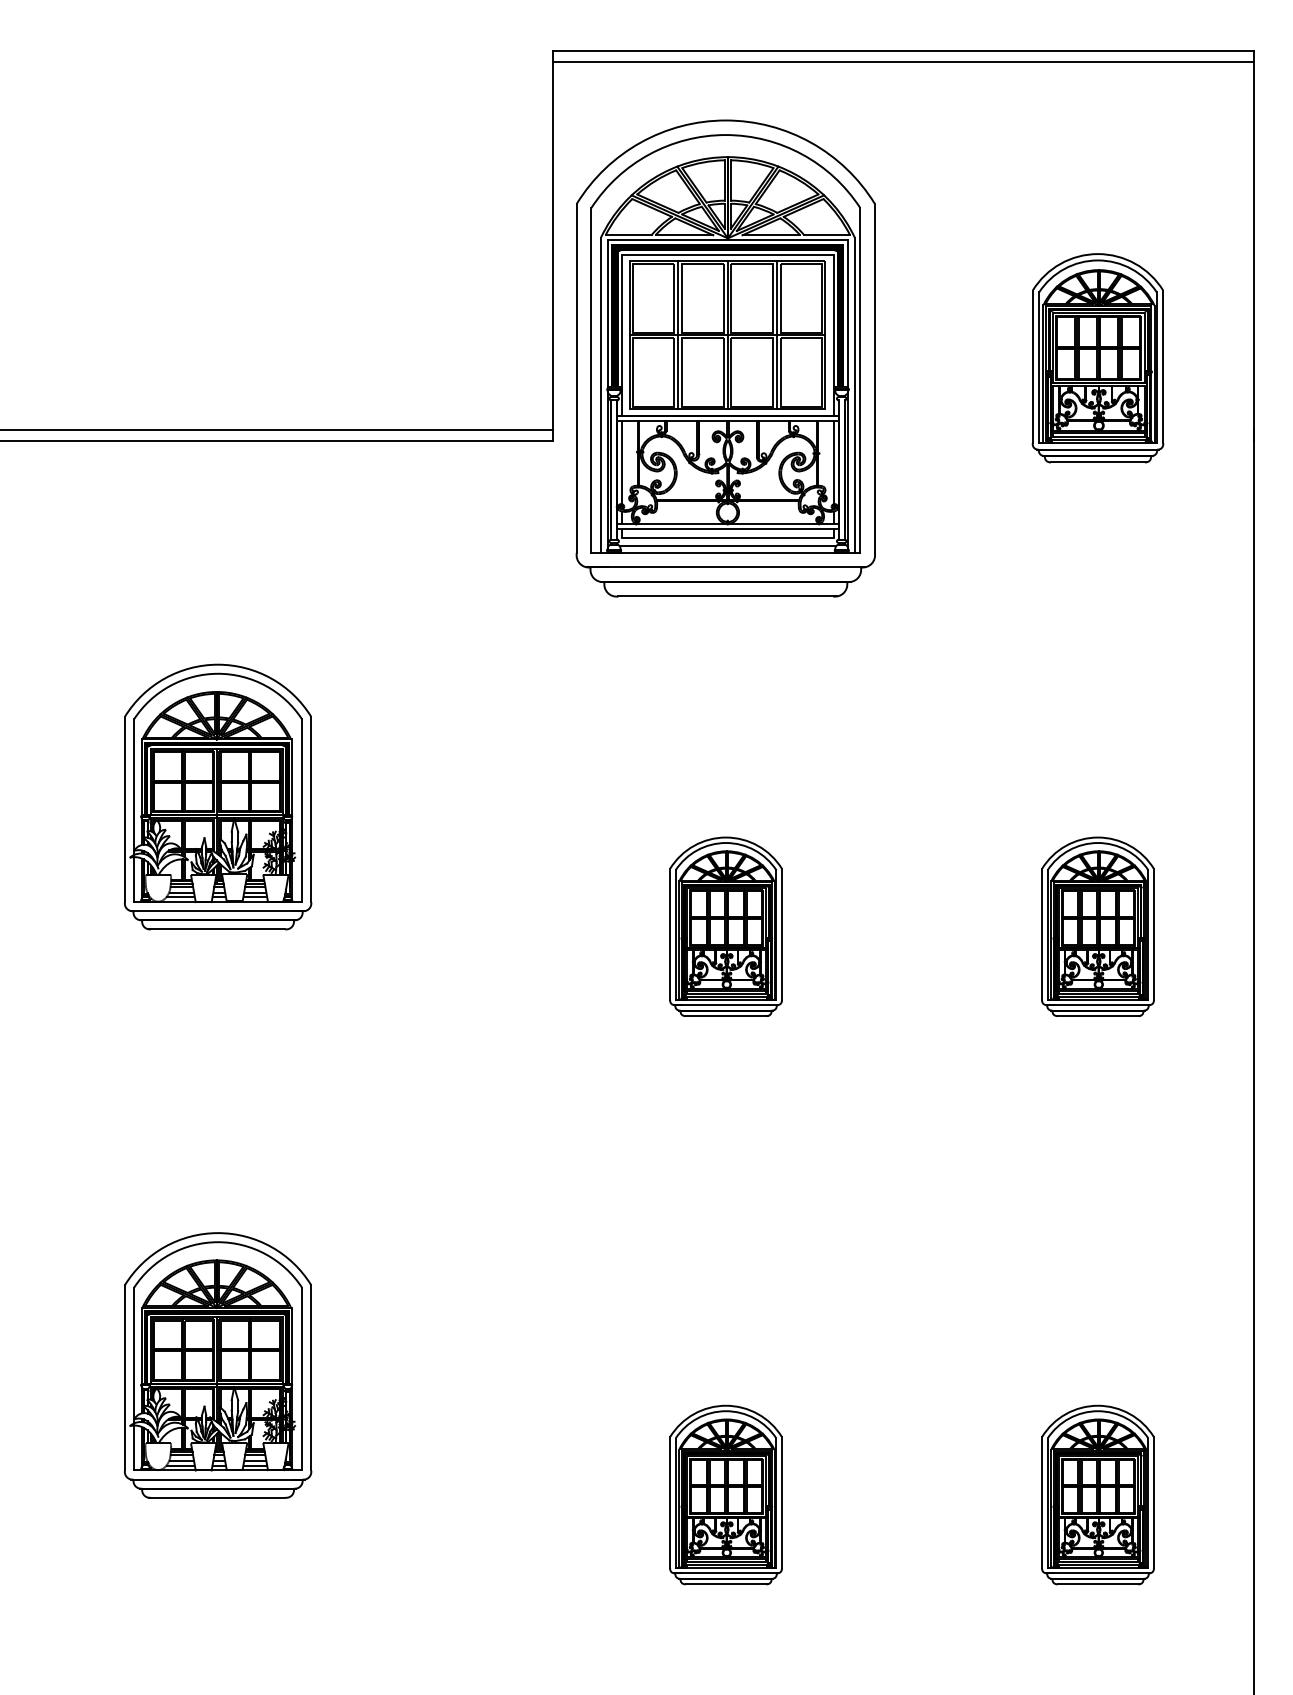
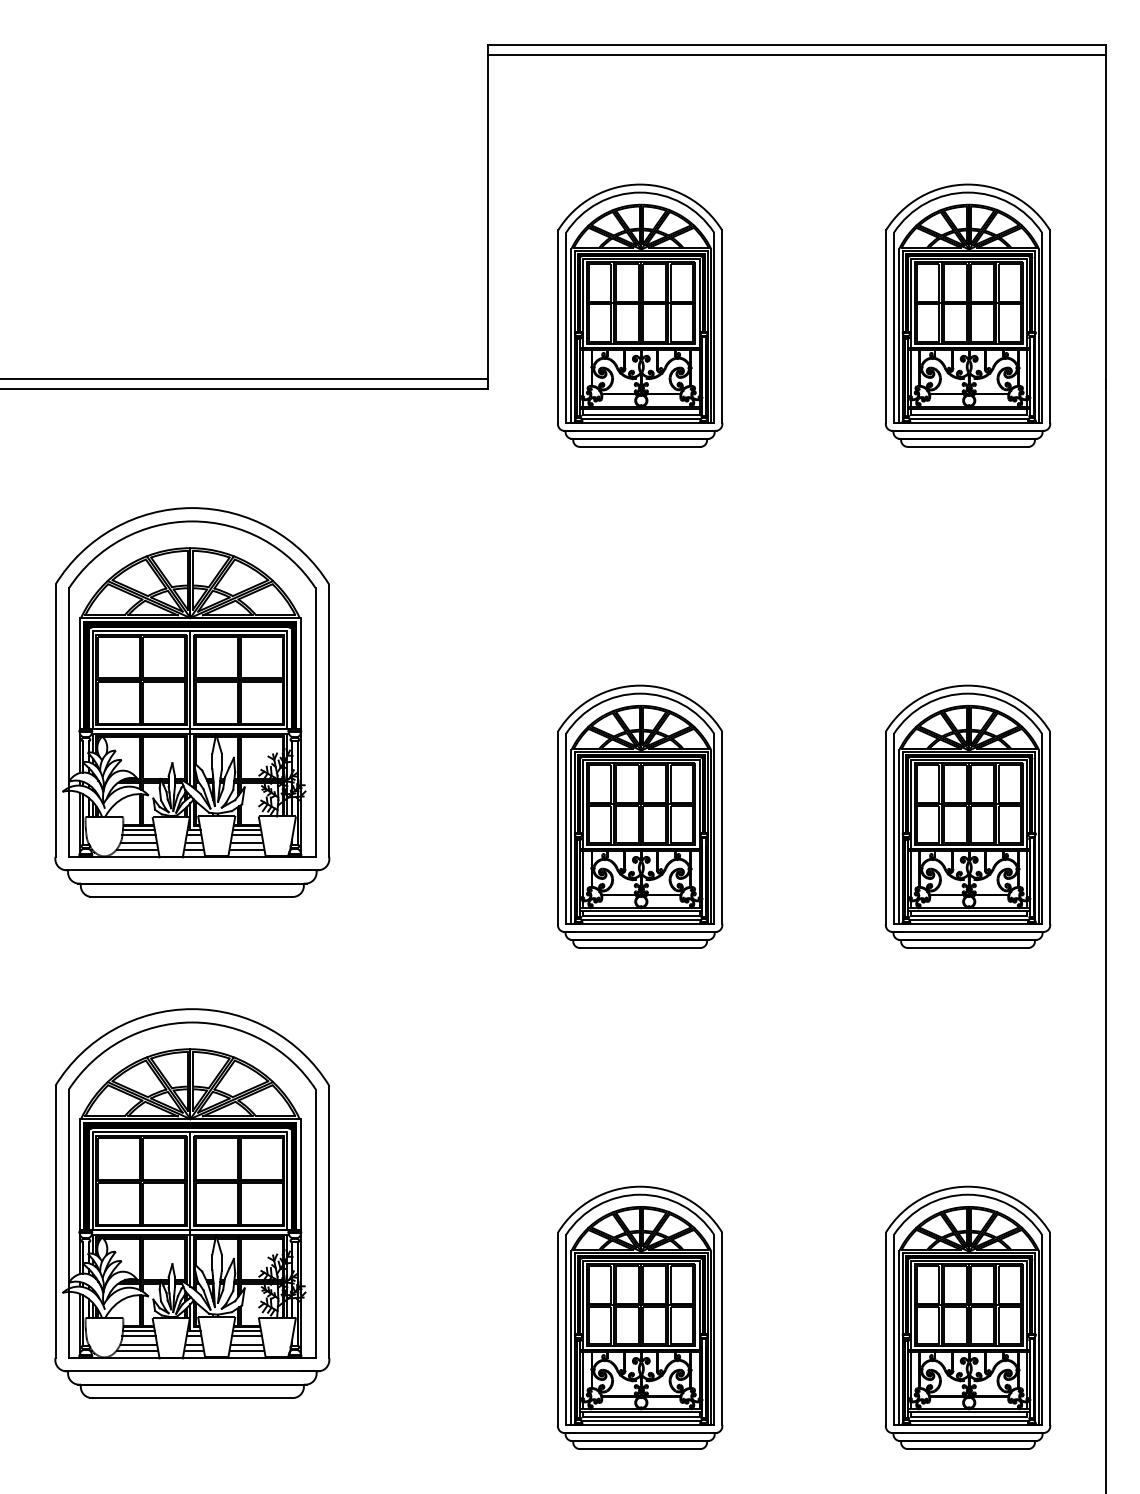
part: (726, 357) -> (640, 315), size x0.62
part: (1097, 357) -> (967, 315), size x1.43
part: (217, 796) -> (191, 702), size x1.67
part: (725, 926) -> (639, 816), size x1.67
part: (1097, 926) -> (967, 816), size x1.67
part: (217, 1365) -> (191, 1203), size x1.67
part: (725, 1494) -> (639, 1317), size x1.67
part: (1097, 1494) -> (967, 1317), size x1.67

